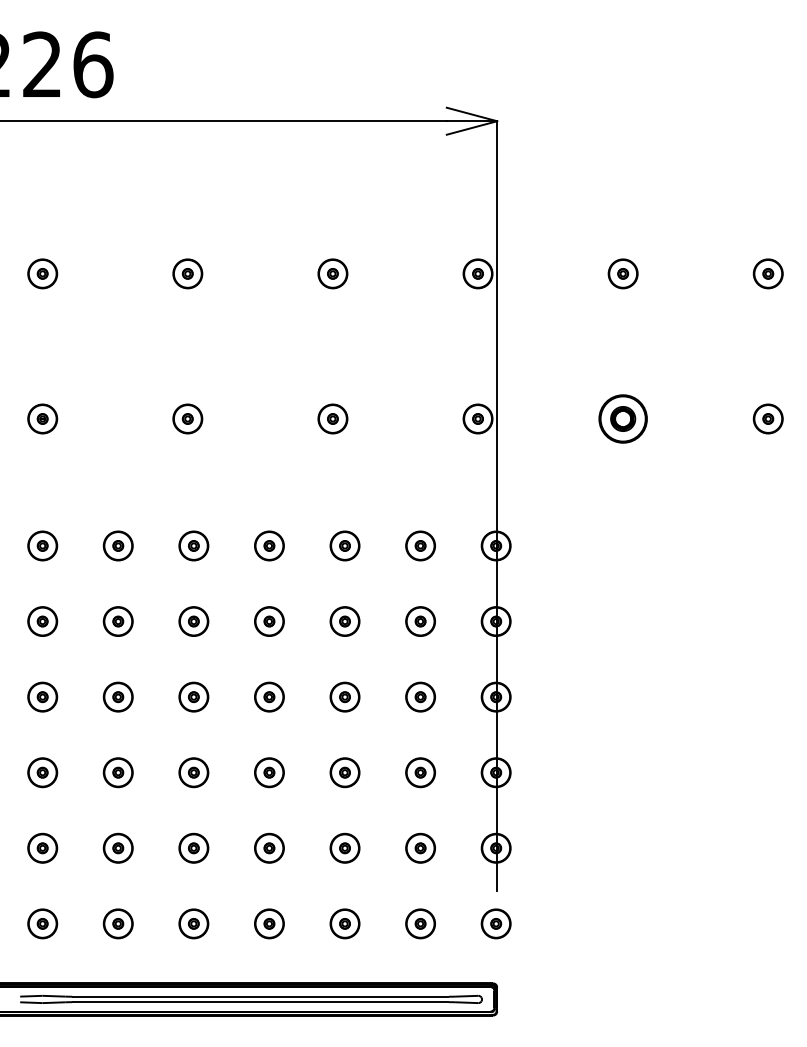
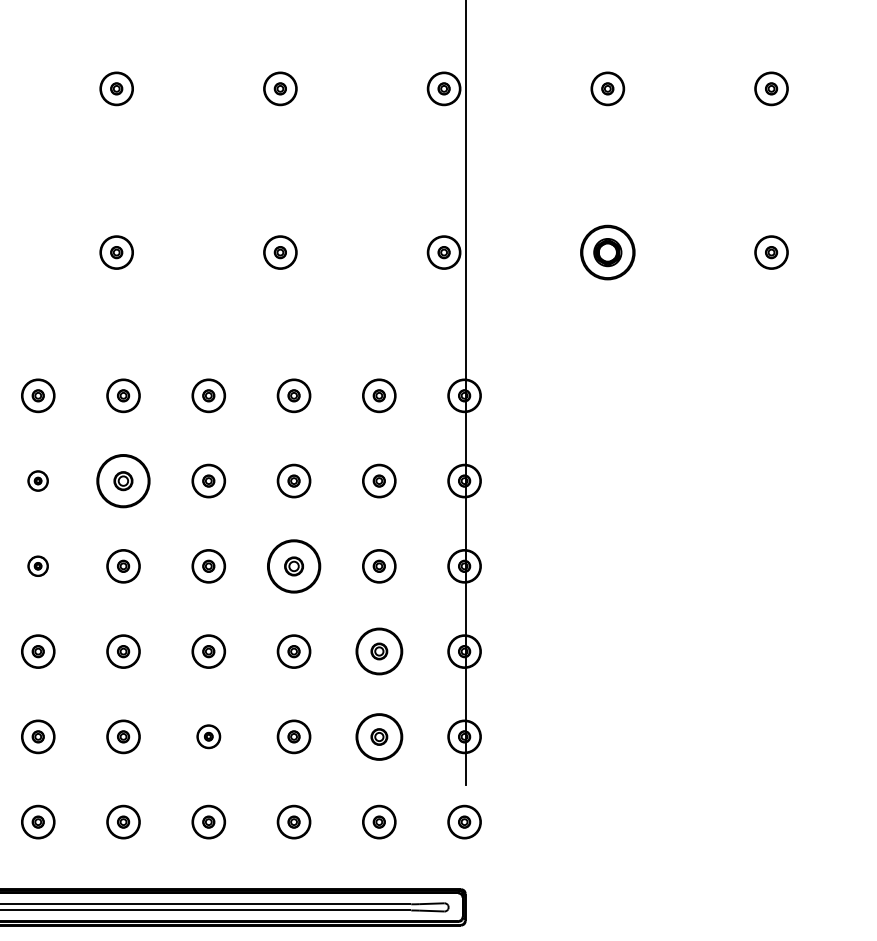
part: (117, 621) -> (37, 481), size x0.6
part: (193, 621) -> (123, 481), size x1.6
part: (117, 696) -> (37, 565), size x0.6
part: (344, 696) -> (293, 565), size x1.6
part: (420, 772) -> (379, 651), size x1.4
part: (269, 847) -> (208, 735), size x0.7
part: (420, 847) -> (379, 735), size x1.4

